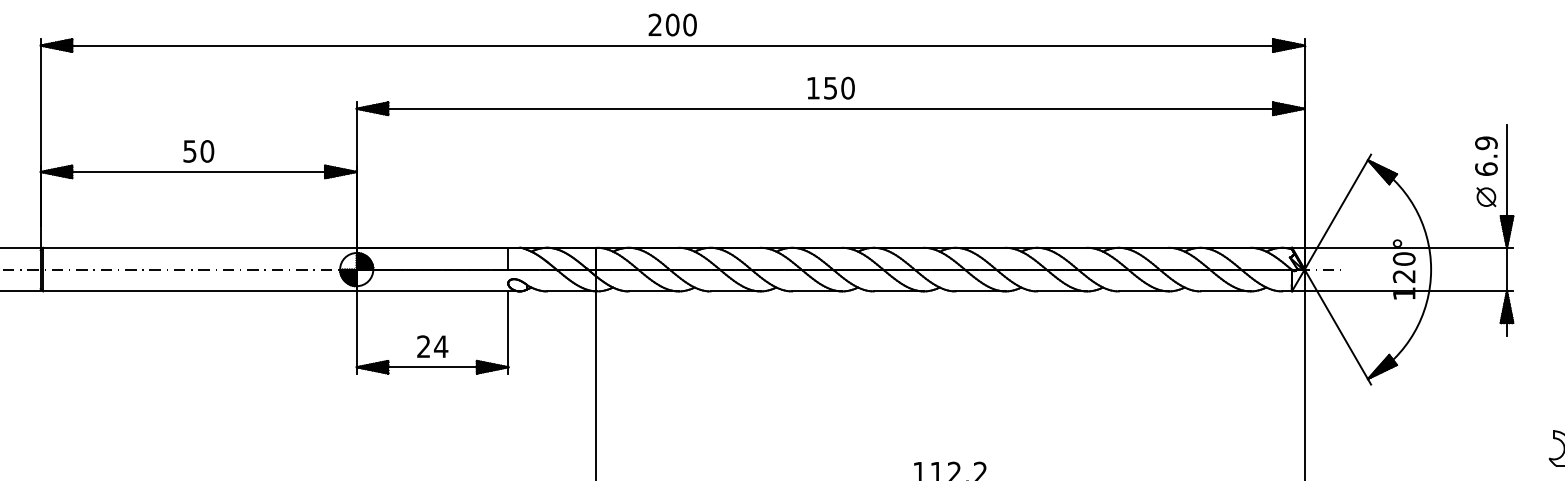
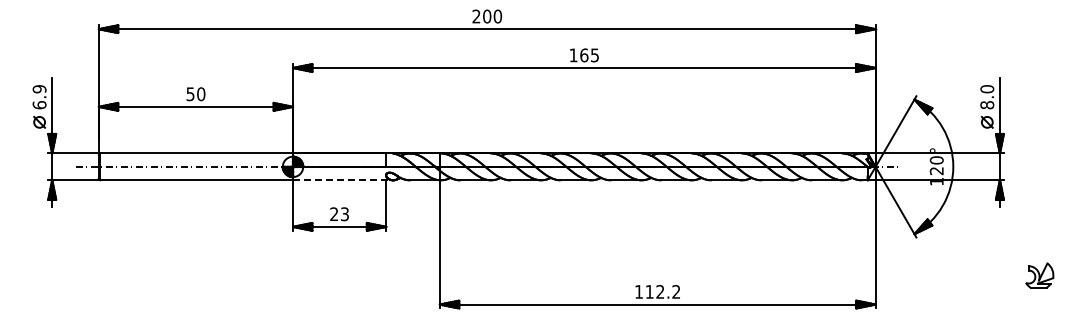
text: (839, 88) -> (589, 55), 150 -> 165
text: (1486, 156) -> (987, 97), 6.9 -> 8.0
line: (438, 291) -> (343, 180), solid -> dashed
text: (440, 347) -> (344, 214), 24 -> 23

